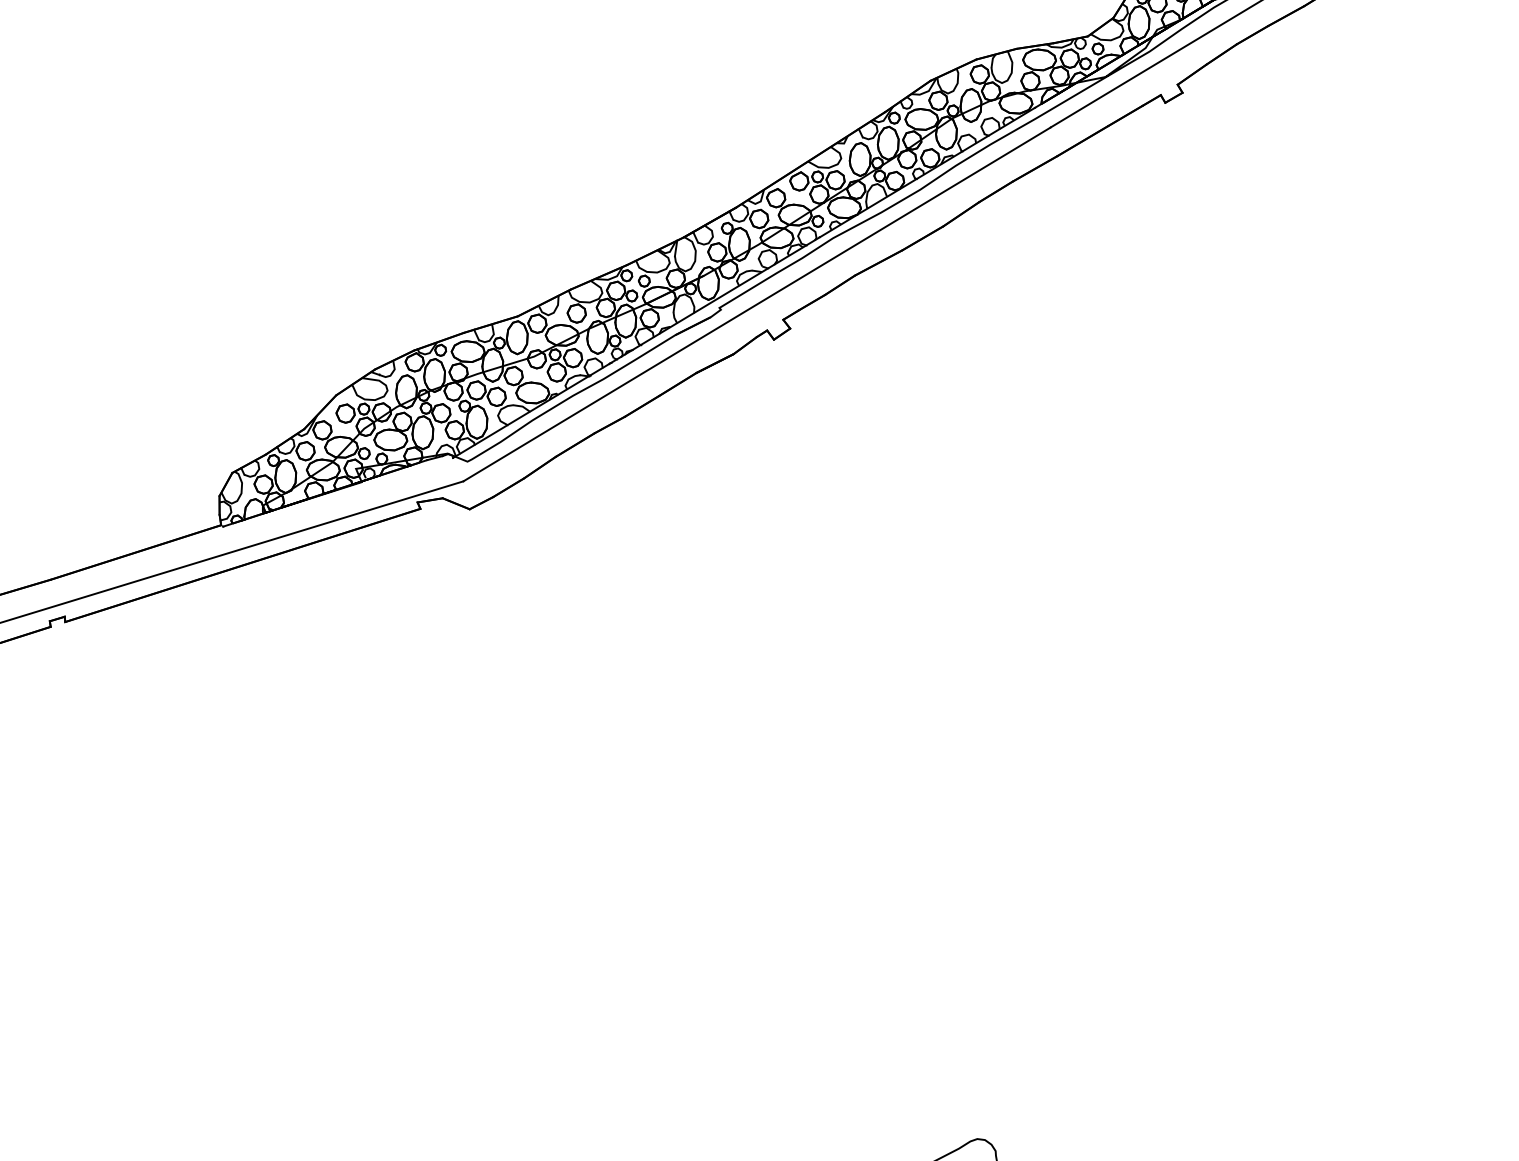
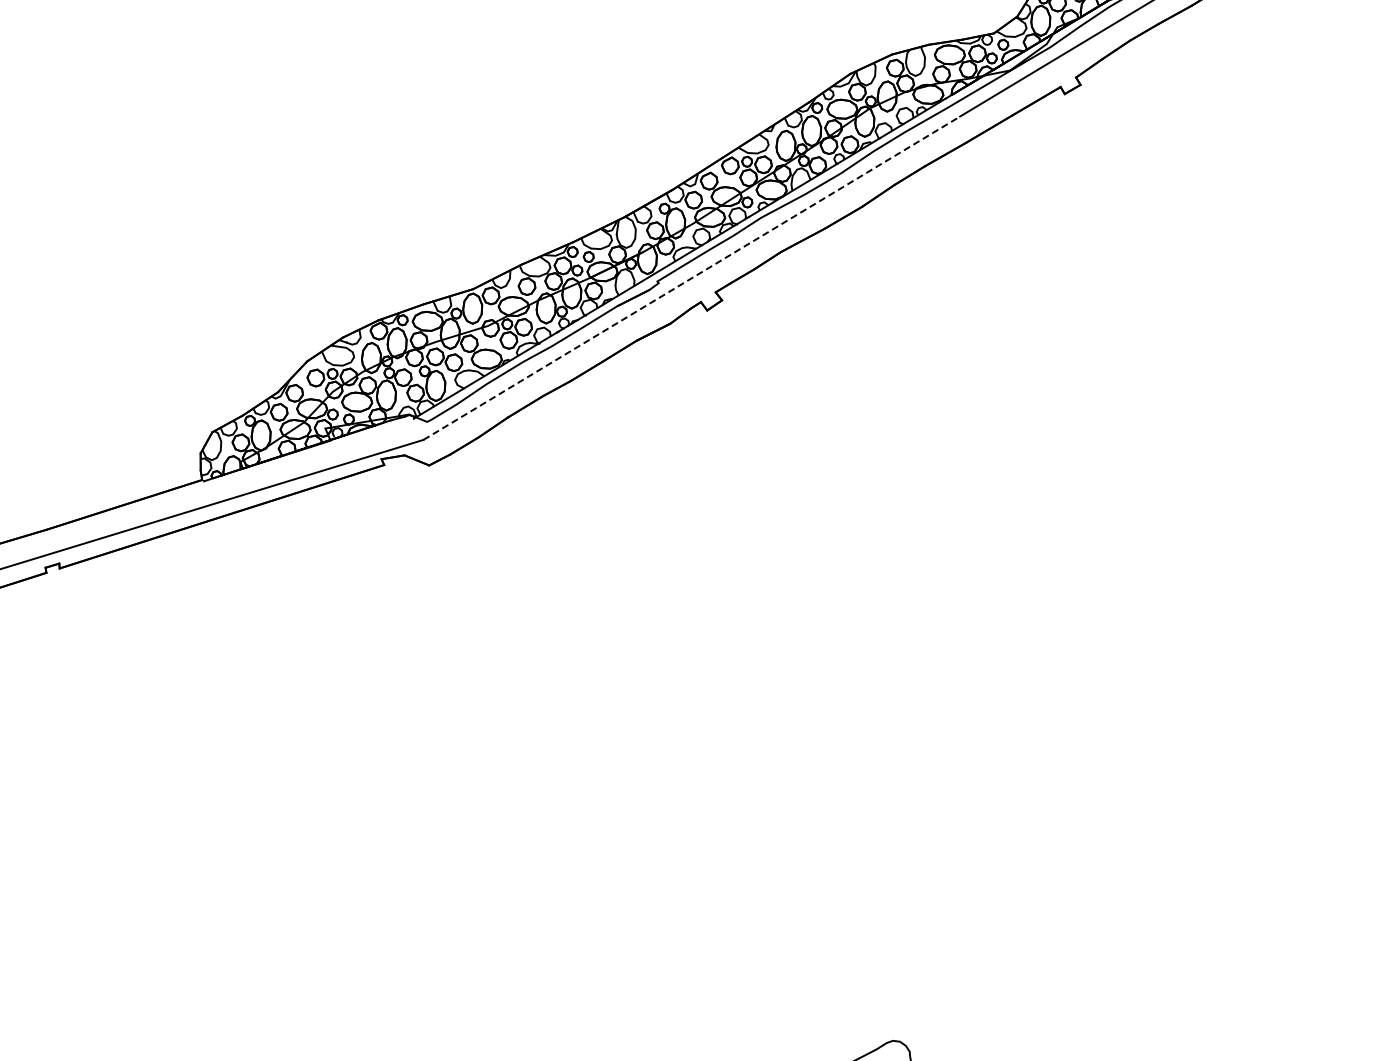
line: (757, 304) -> (692, 278), solid -> dashed

